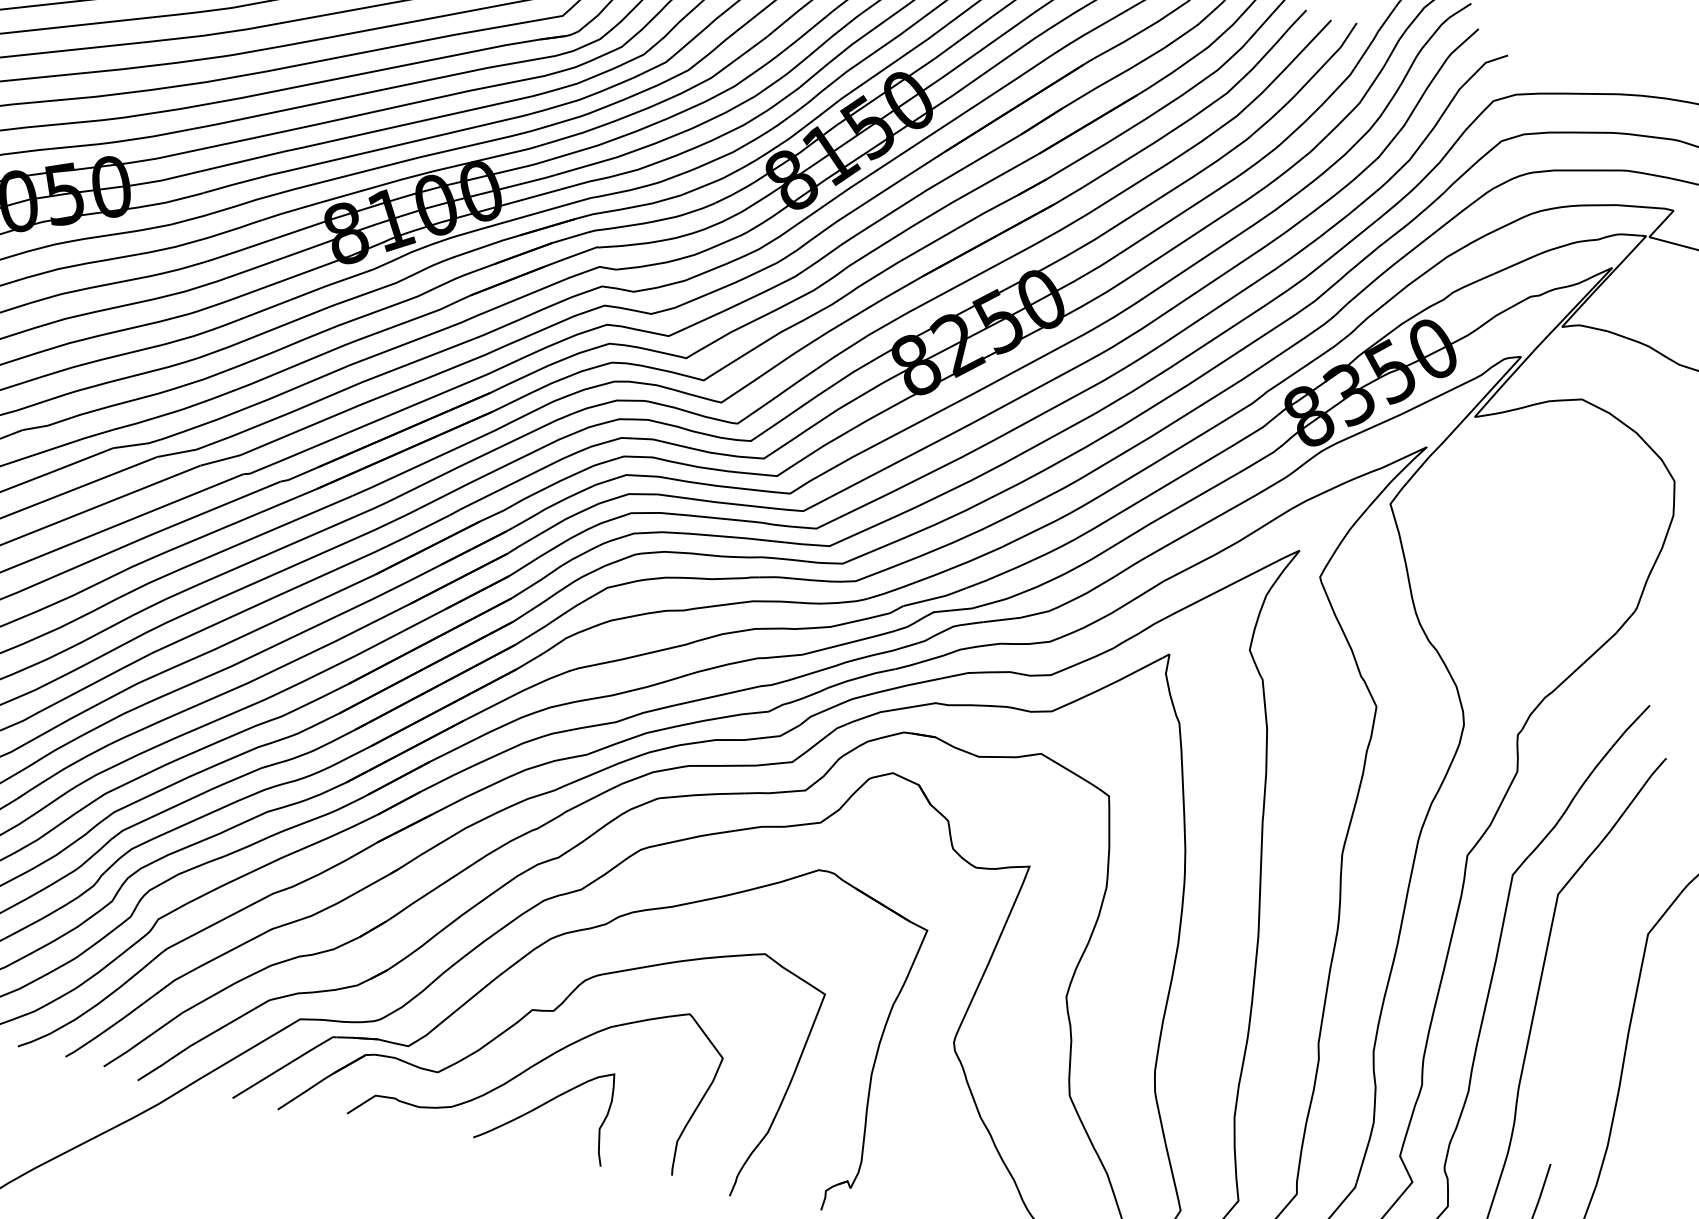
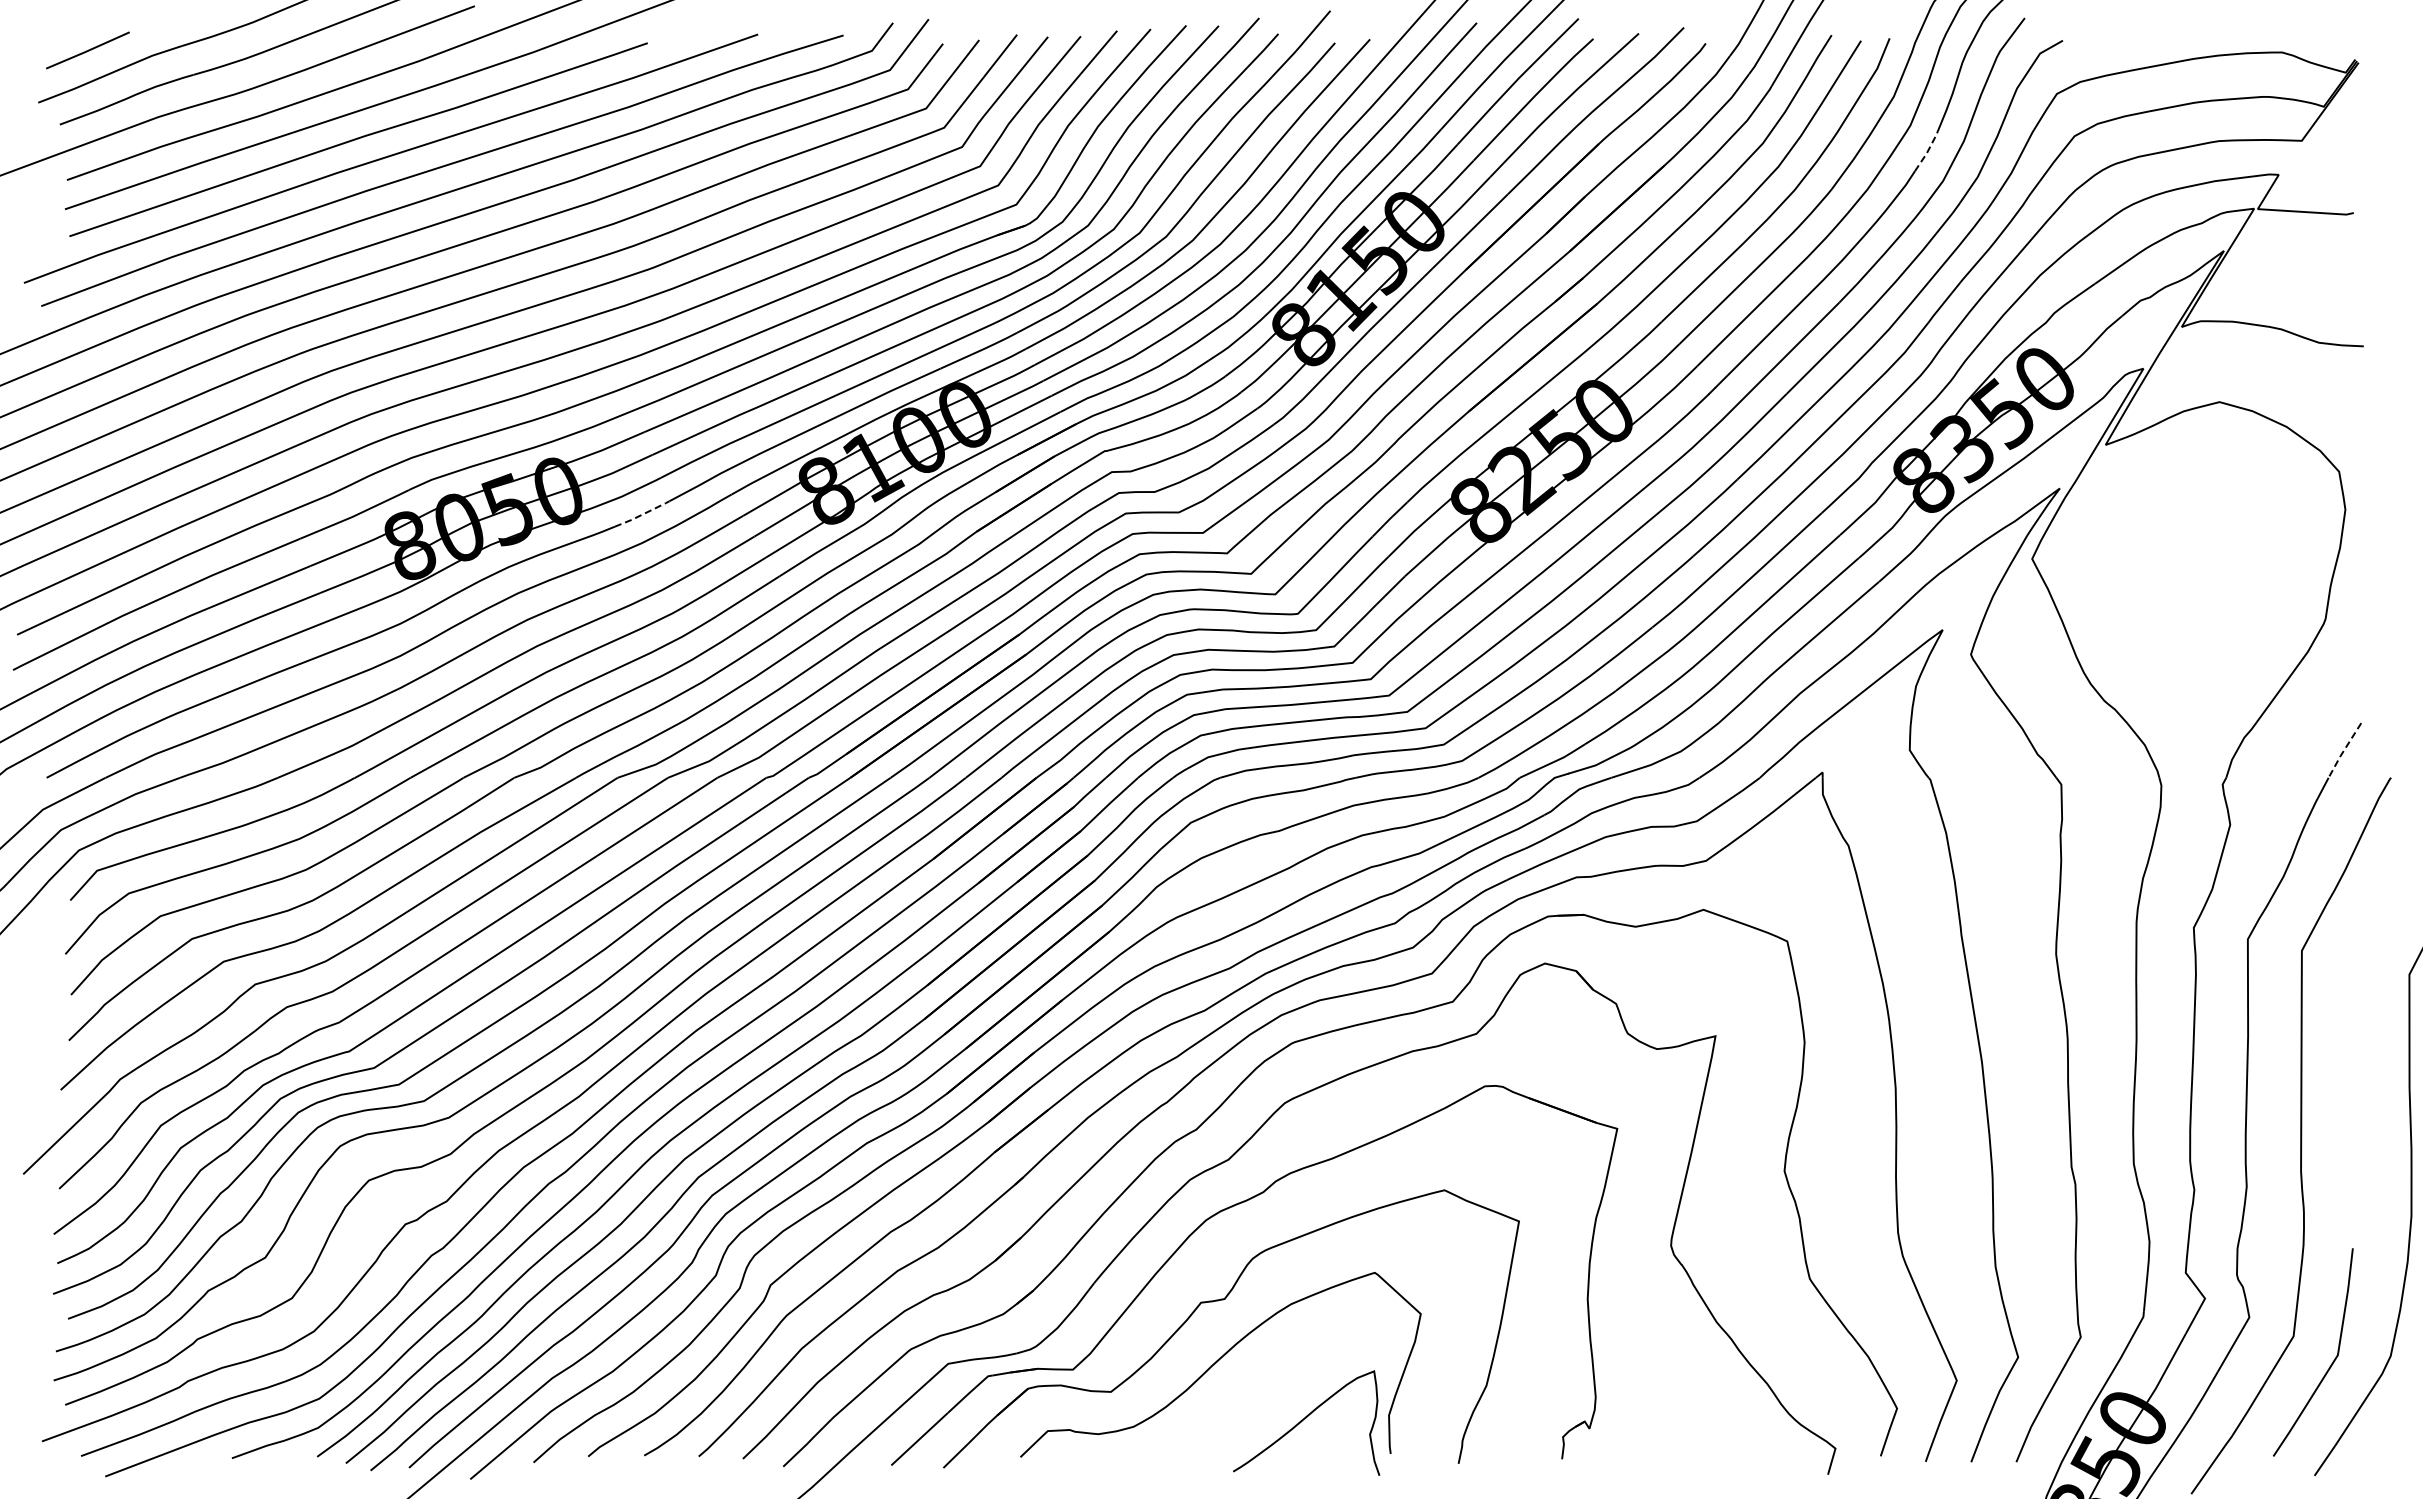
line: (1370, 128) -> (1927, 151), solid -> dashed
line: (181, 221) -> (642, 514), solid -> dashed
line: (1629, 726) -> (2343, 750), solid -> dashed
curve: (545, 1104) -> (1305, 1419), moved

